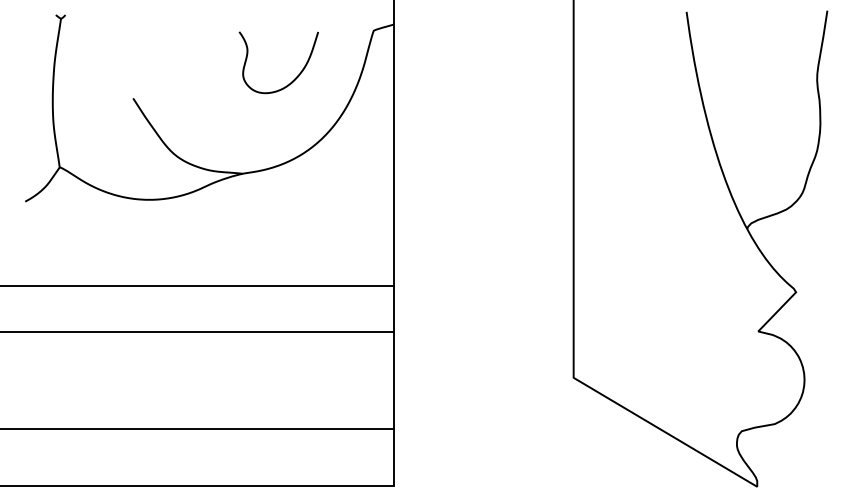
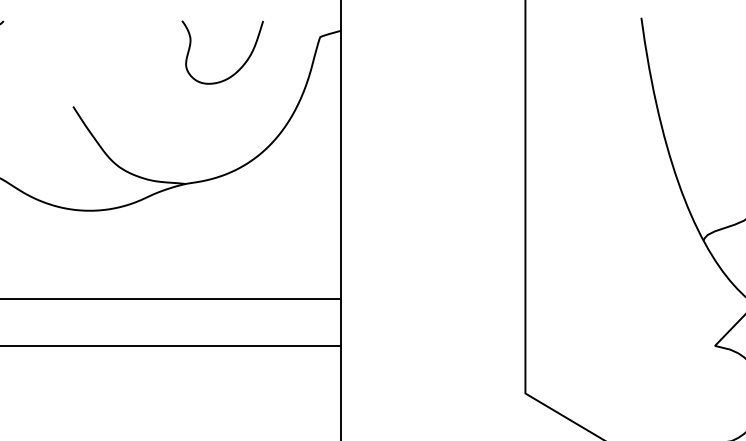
curve: (294, 78) -> (238, 68), moved

